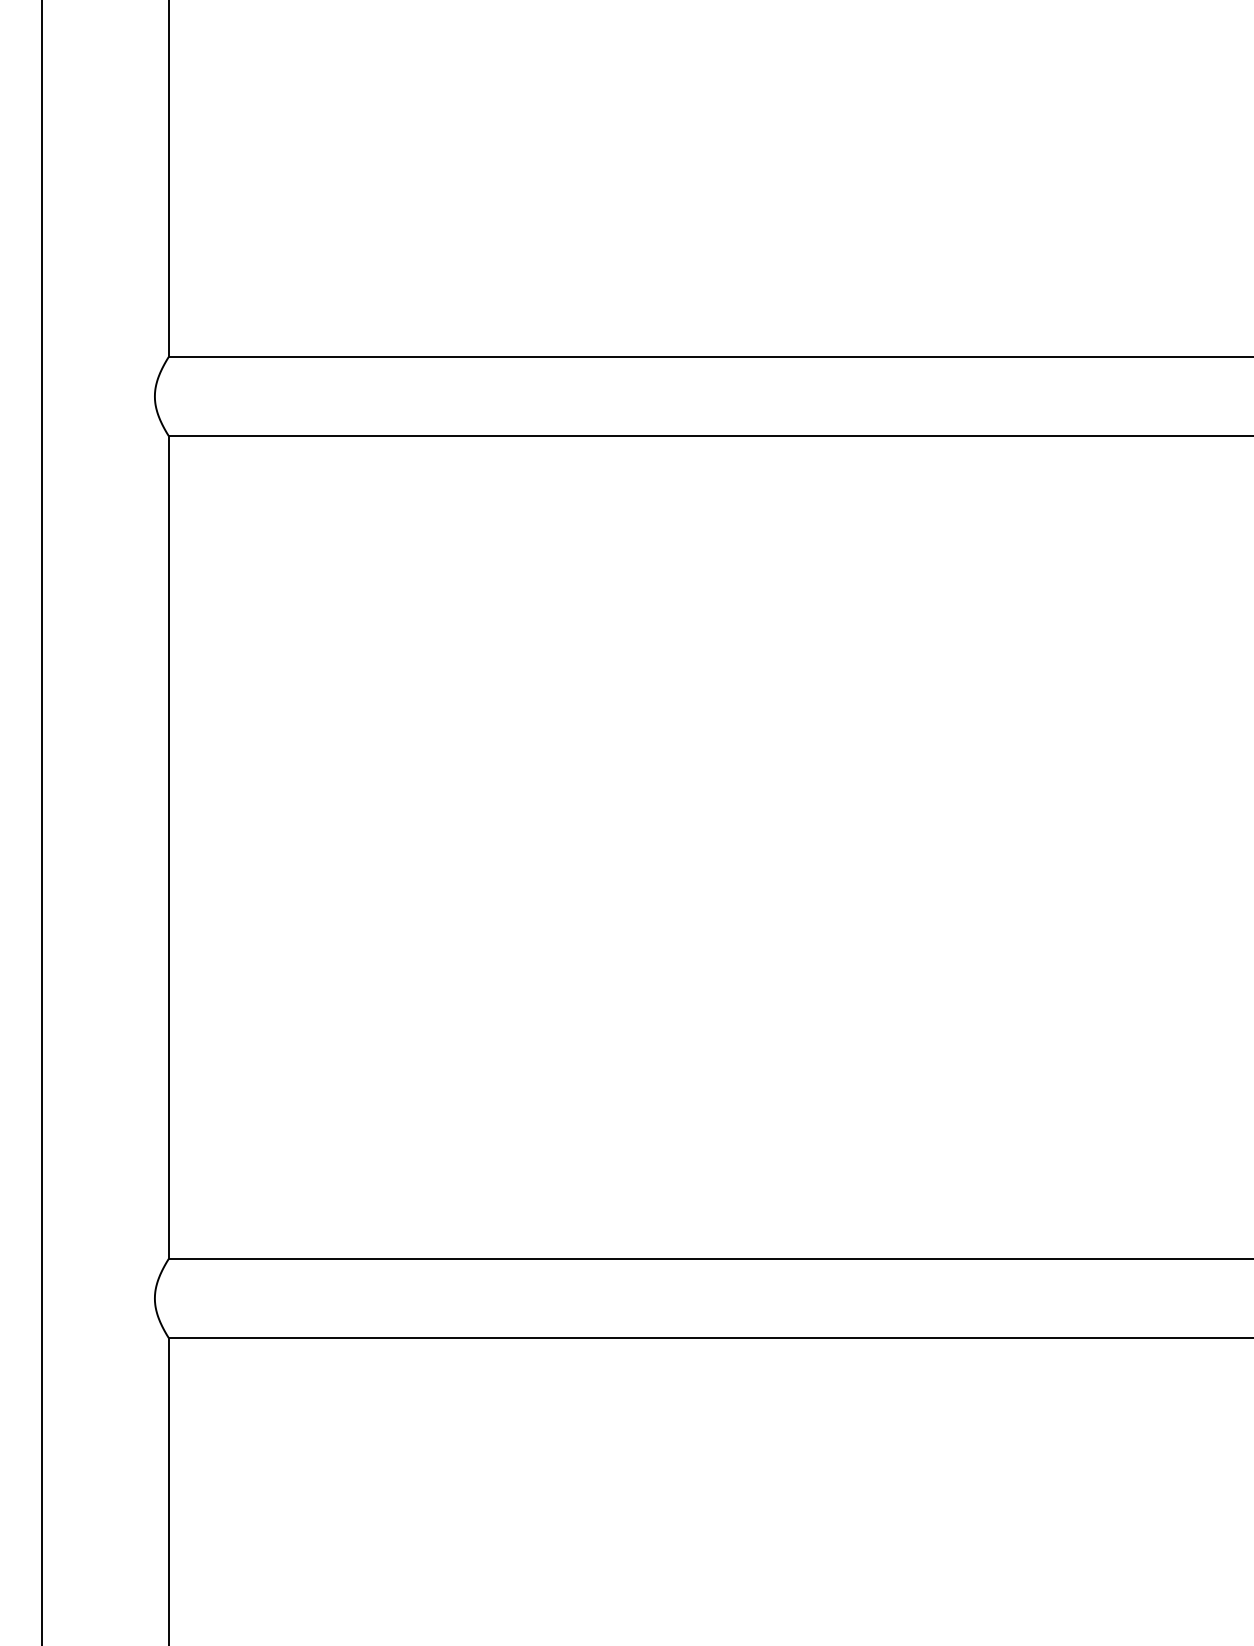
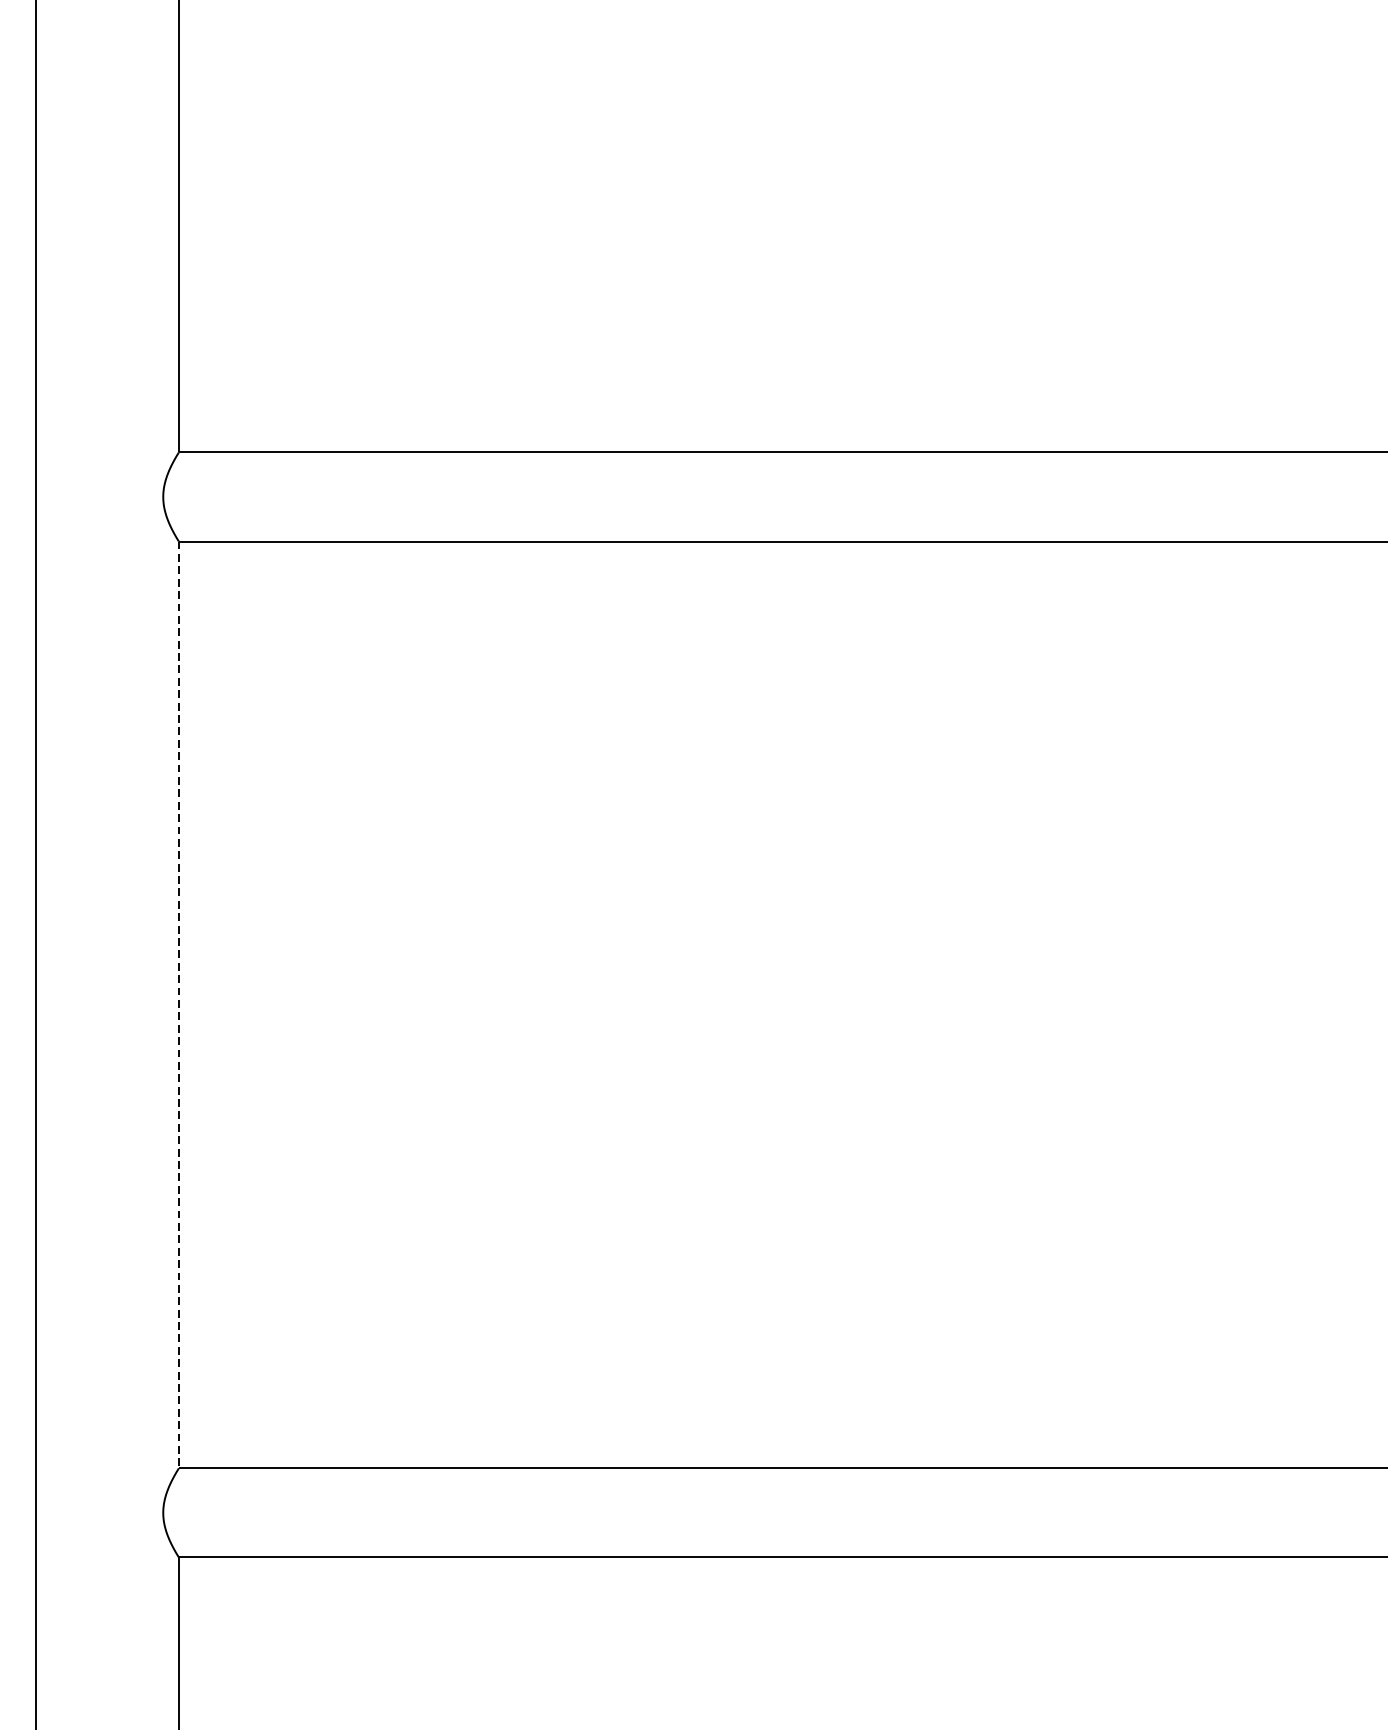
line: (168, 847) -> (178, 1004), solid -> dashed

